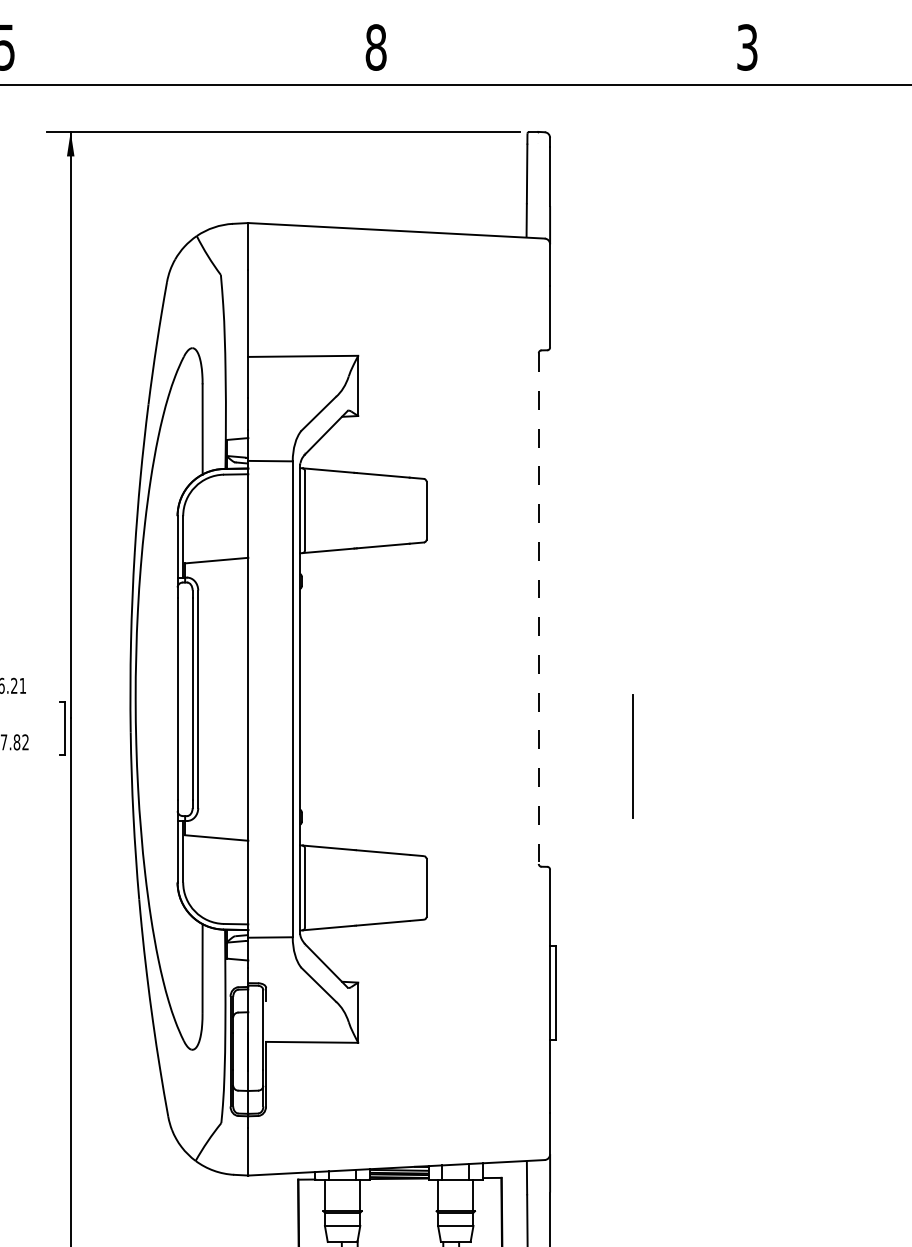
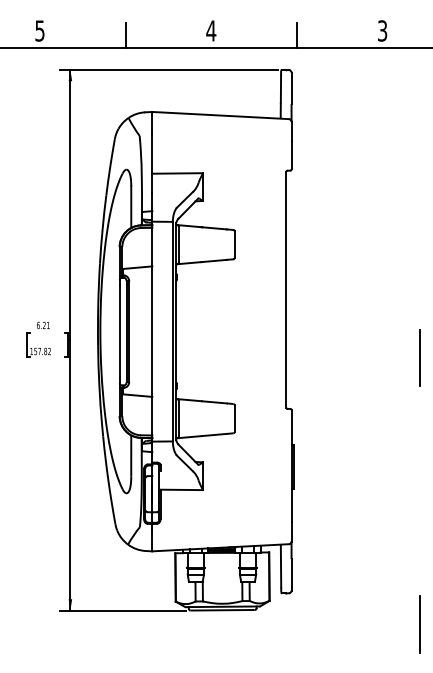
text: (376, 46) -> (211, 30), 8 -> 4
line: (190, 57) -> (125, 35), added
line: (562, 57) -> (297, 35), added
line: (539, 607) -> (286, 289), dashed -> solid
line: (632, 755) -> (419, 357), moved

